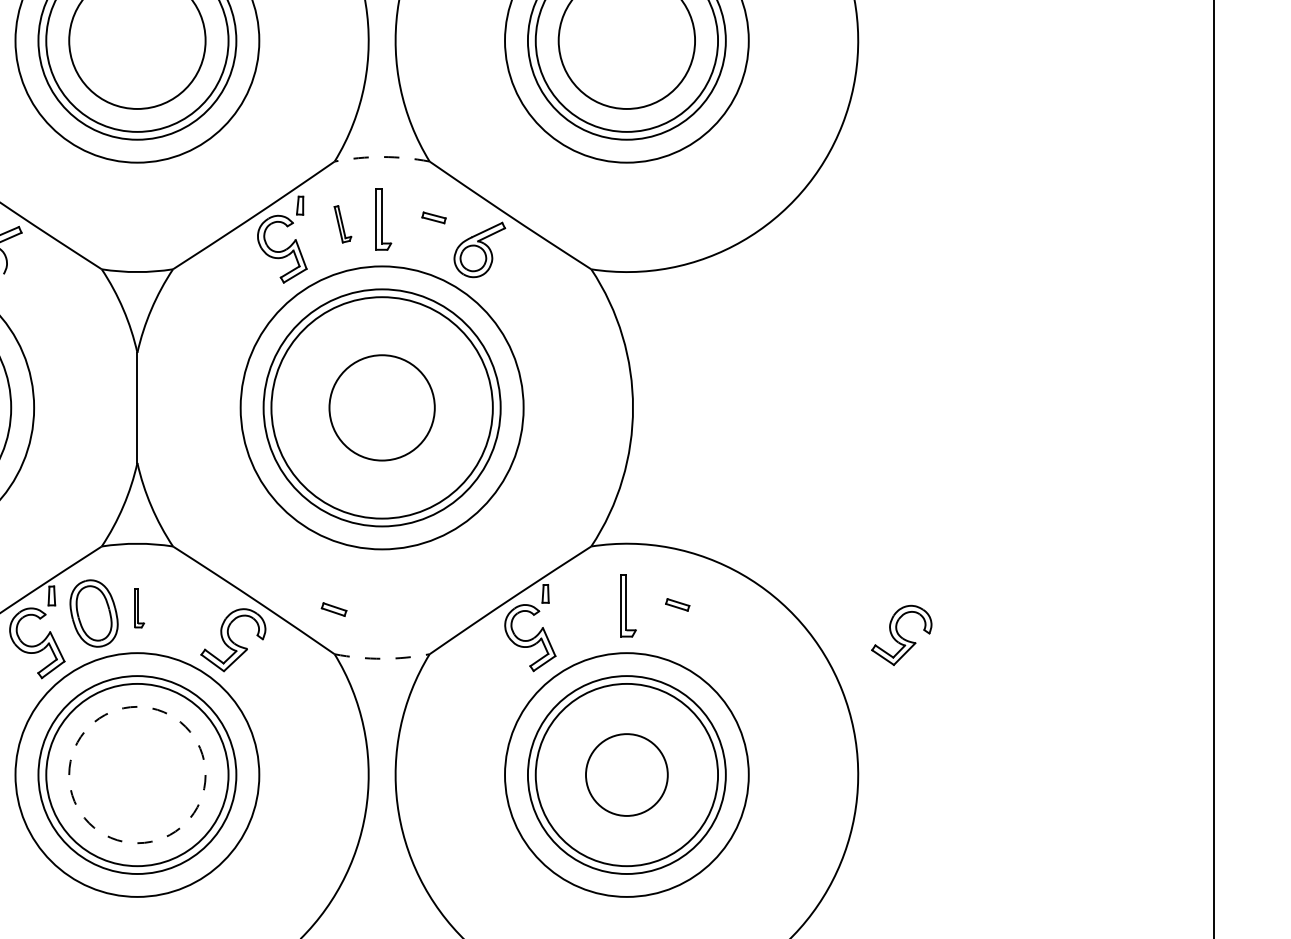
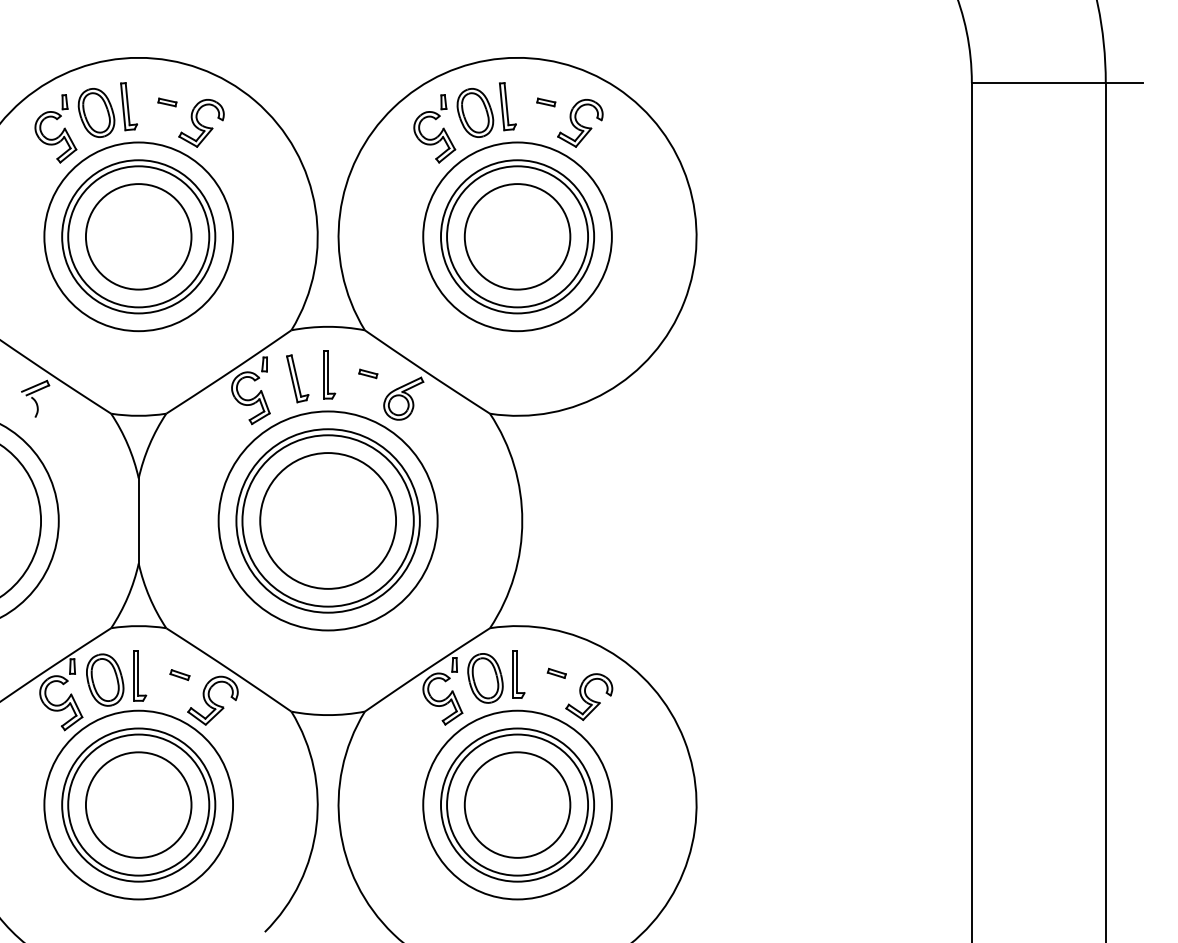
arc: (382, 156) -> (328, 326), dashed -> solid
part: (342, 223) -> (297, 378), size x1.67
circle: (382, 407) -> (328, 520), size x1.67
part: (139, 607) -> (140, 675), size x1.67
part: (333, 610) -> (179, 675), moved
part: (585, 611) -> (485, 678), added
part: (902, 634) -> (589, 696), moved
arc: (382, 659) -> (328, 715), dashed -> solid
circle: (137, 774) -> (138, 804), dashed -> solid
circle: (626, 774) -> (517, 804), size x1.67

